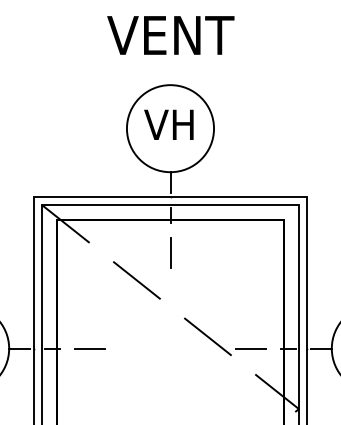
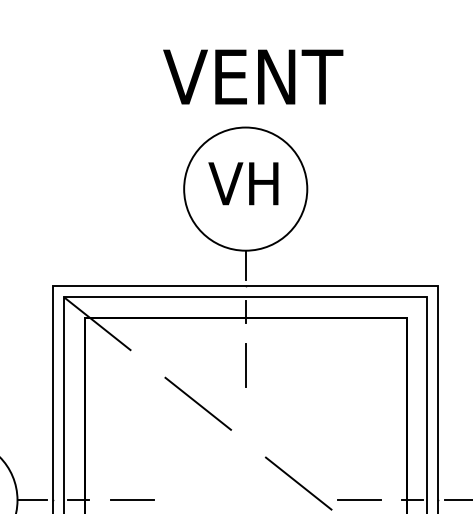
text: (170, 35) -> (252, 77), moved

